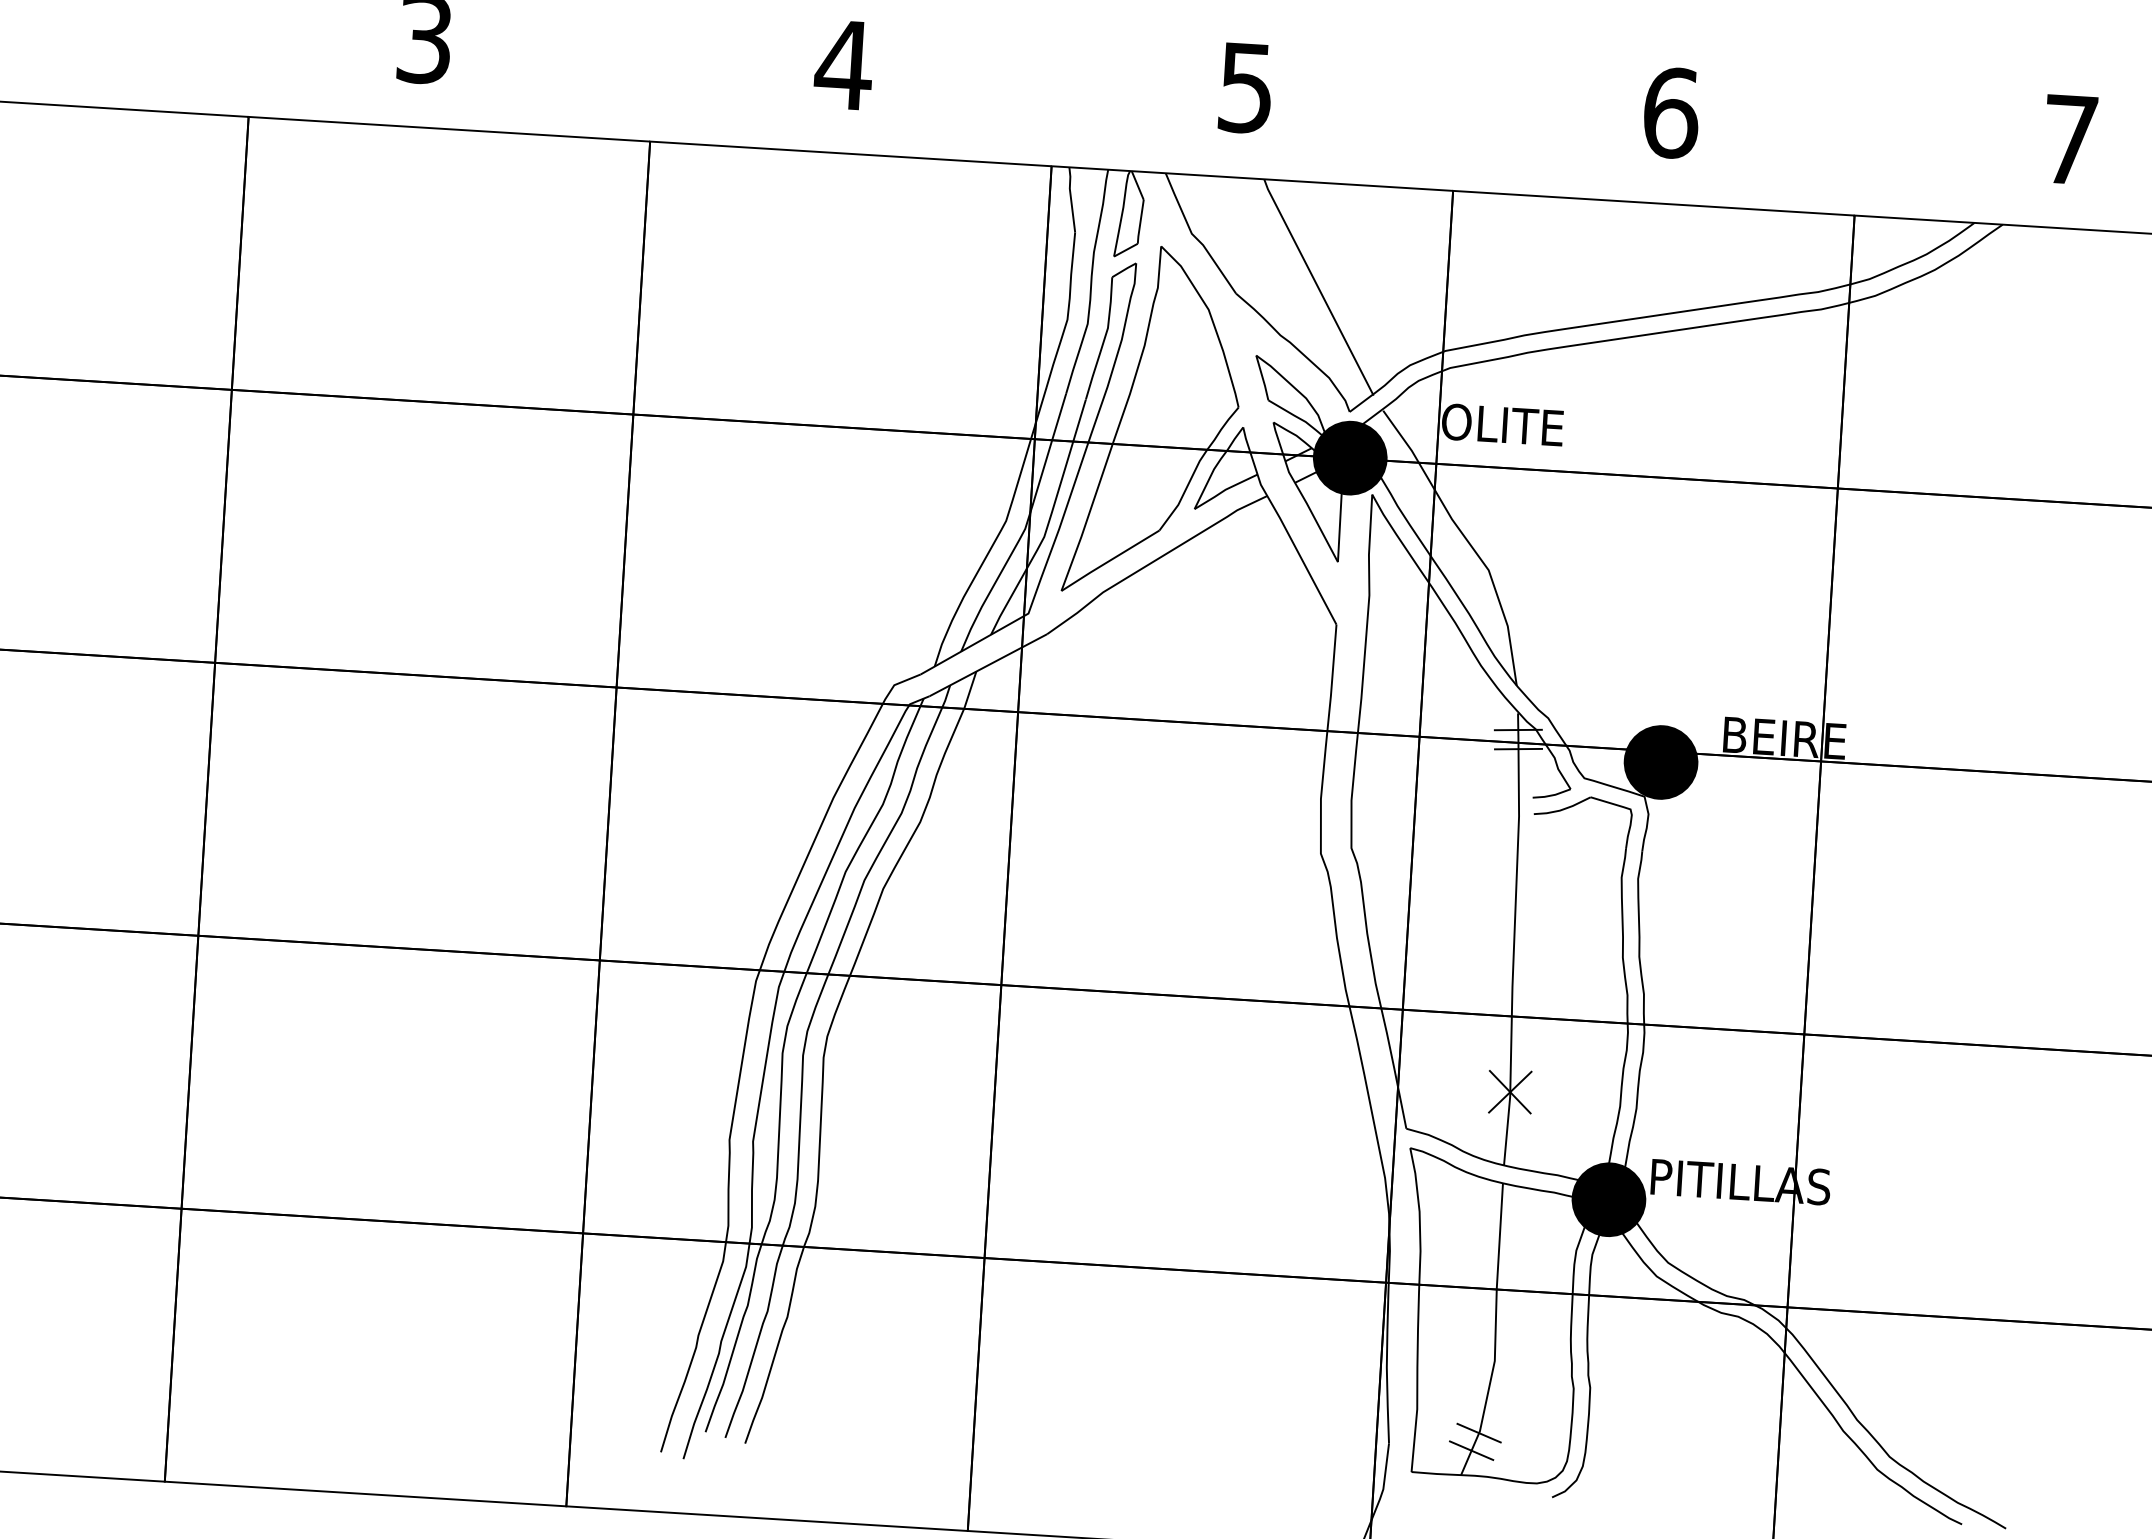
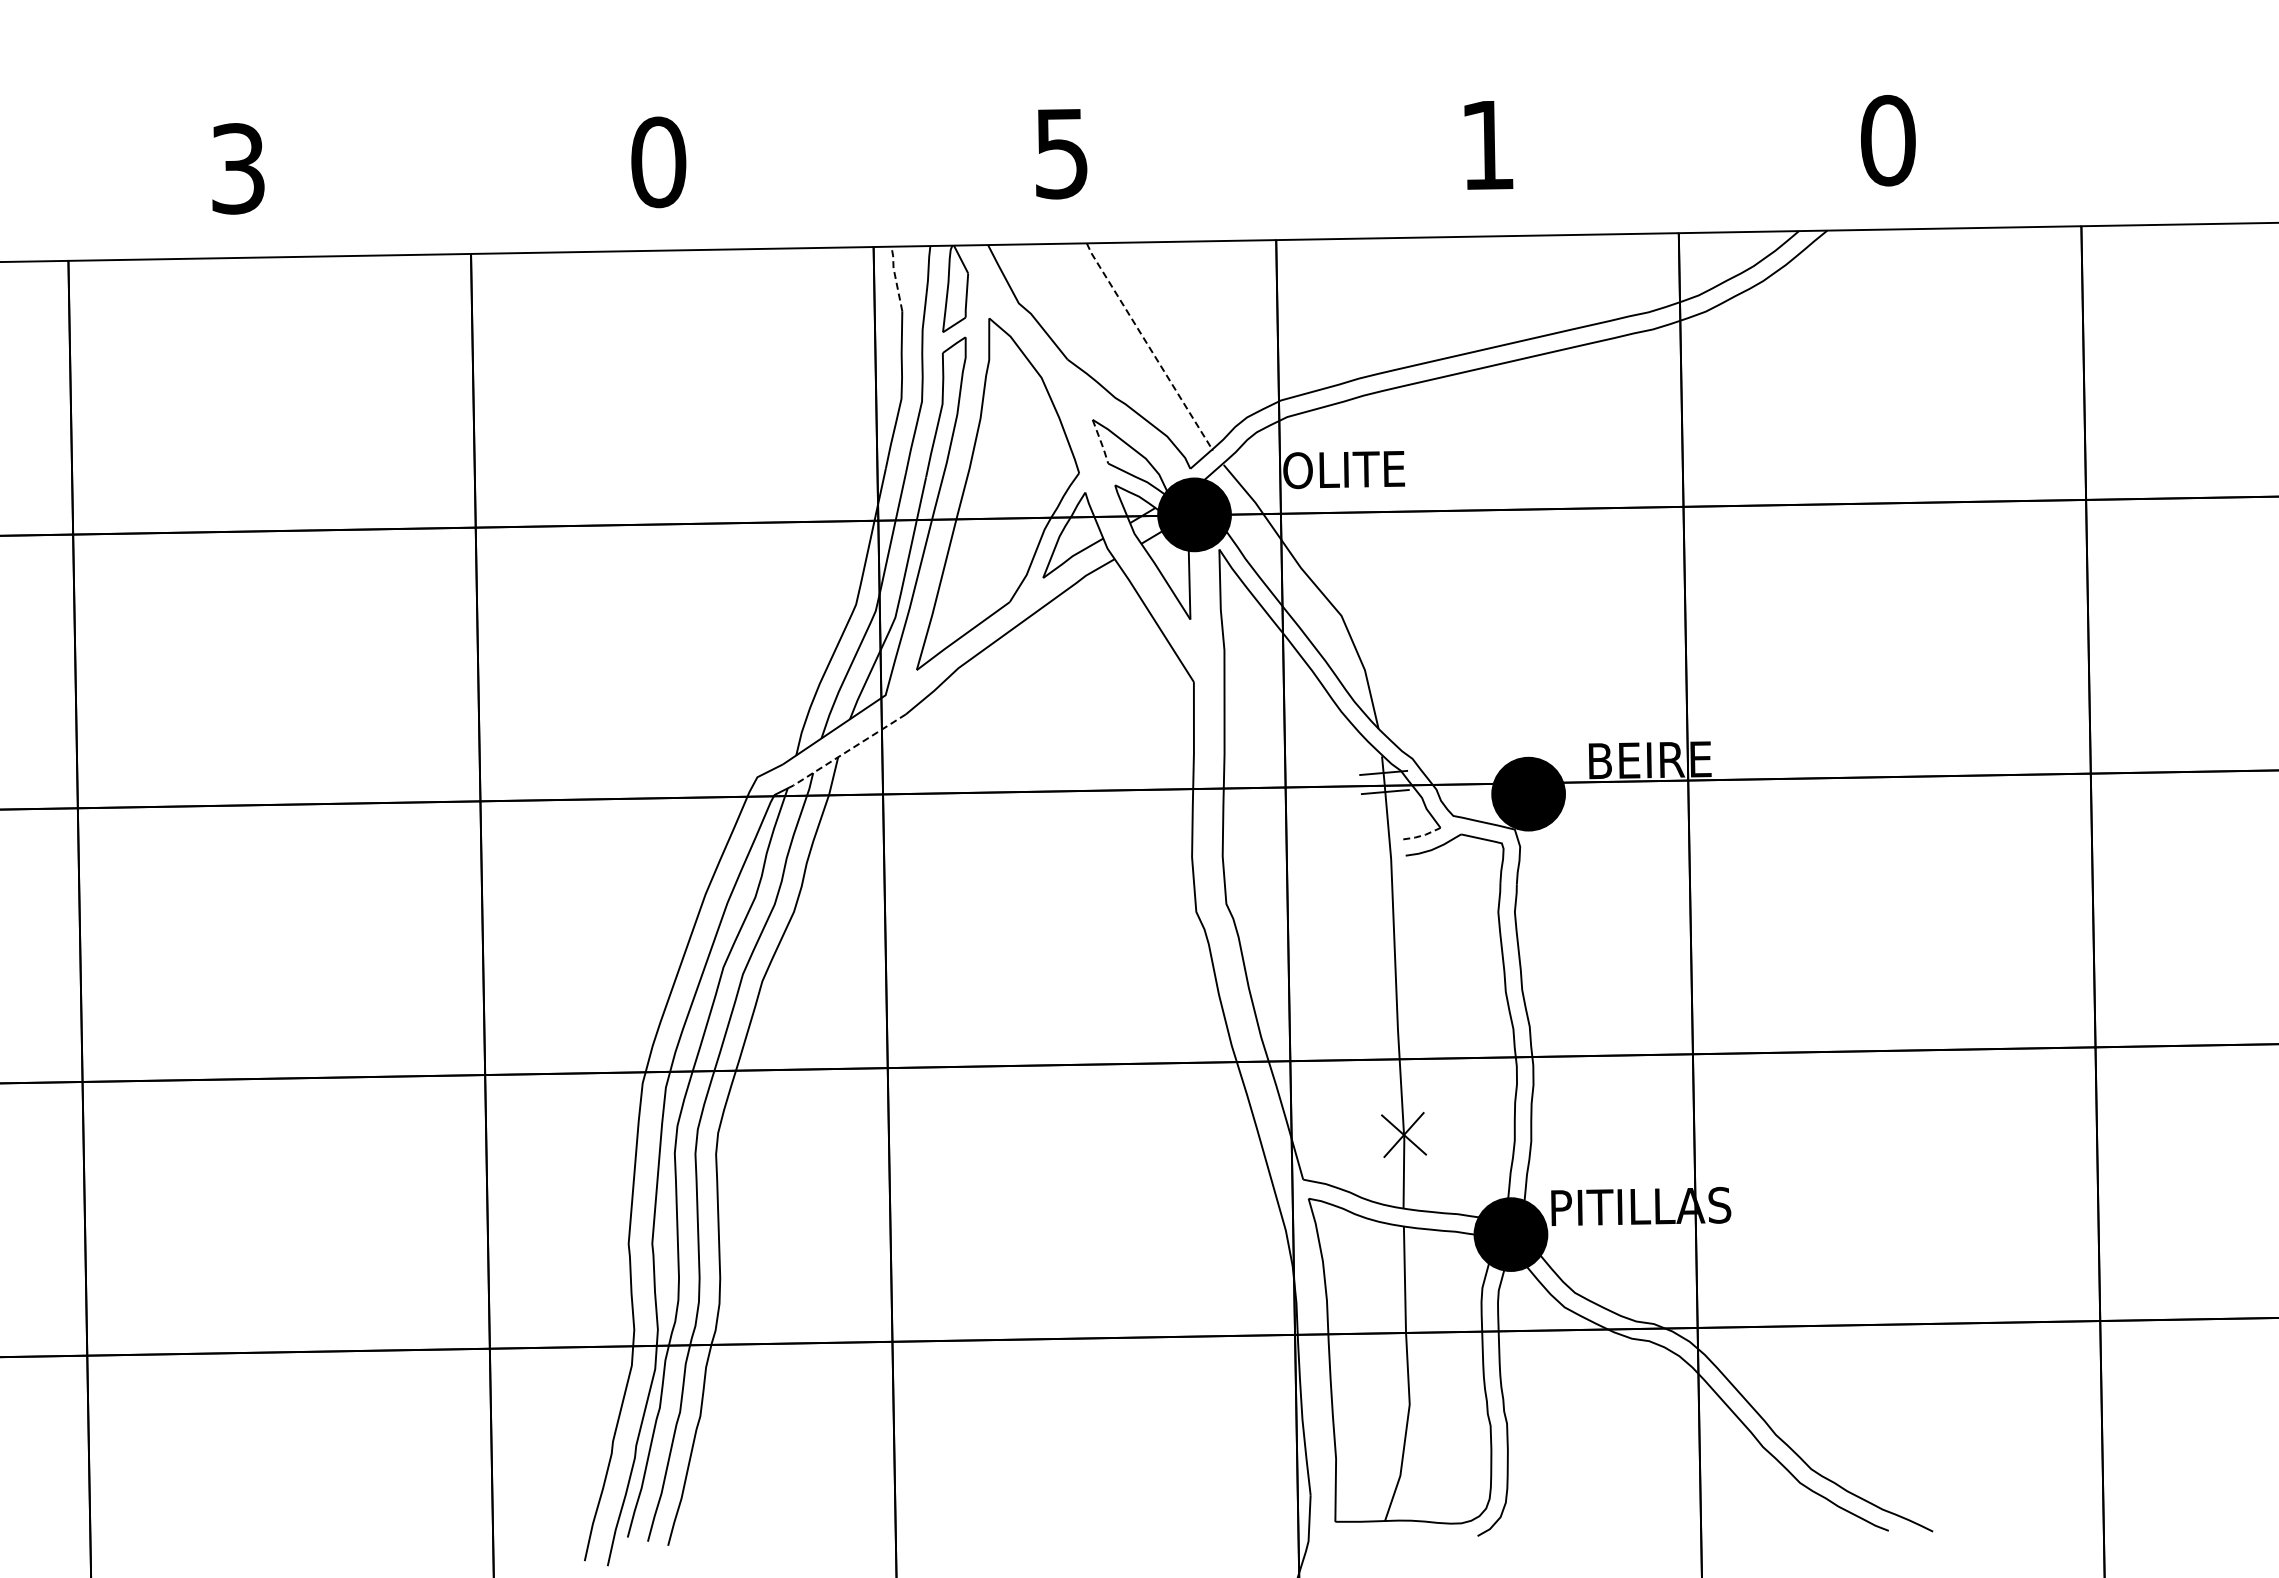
text: (844, 65) -> (658, 162), 4 -> 0
text: (1670, 113) -> (1487, 145), 6 -> 1
text: (2070, 139) -> (1888, 140), 7 -> 0
line: (1071, 198) -> (895, 277), solid -> dashed
line: (1318, 287) -> (1149, 347), solid -> dashed
line: (1263, 378) -> (1101, 442), solid -> dashed
line: (988, 664) -> (849, 749), solid -> dashed
line: (1553, 795) -> (1423, 835), solid -> dashed
line: (1478, 1432) -> (1399, 1477), removed
line: (1471, 1450) -> (1393, 1495), removed

